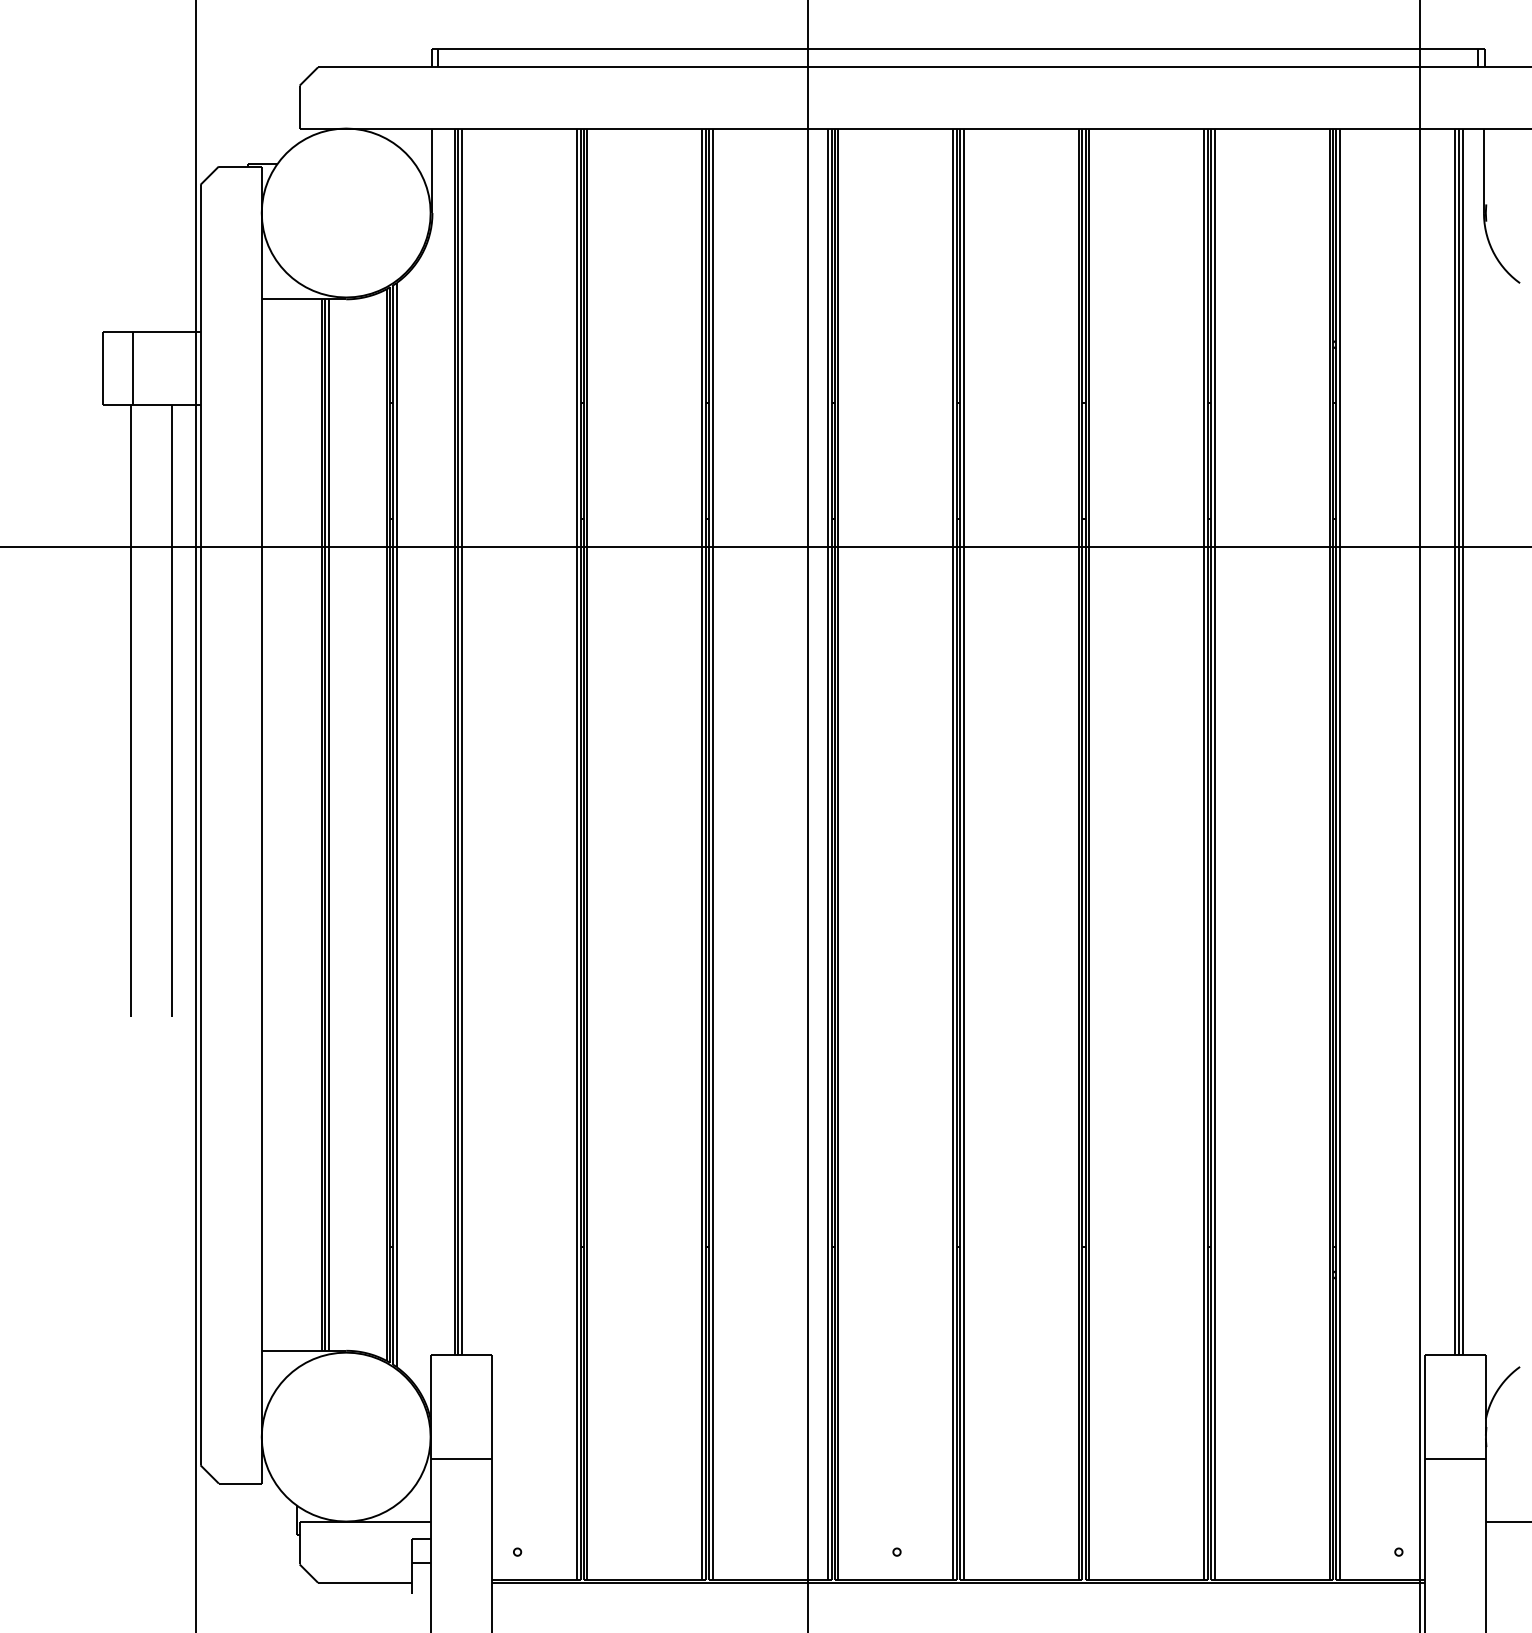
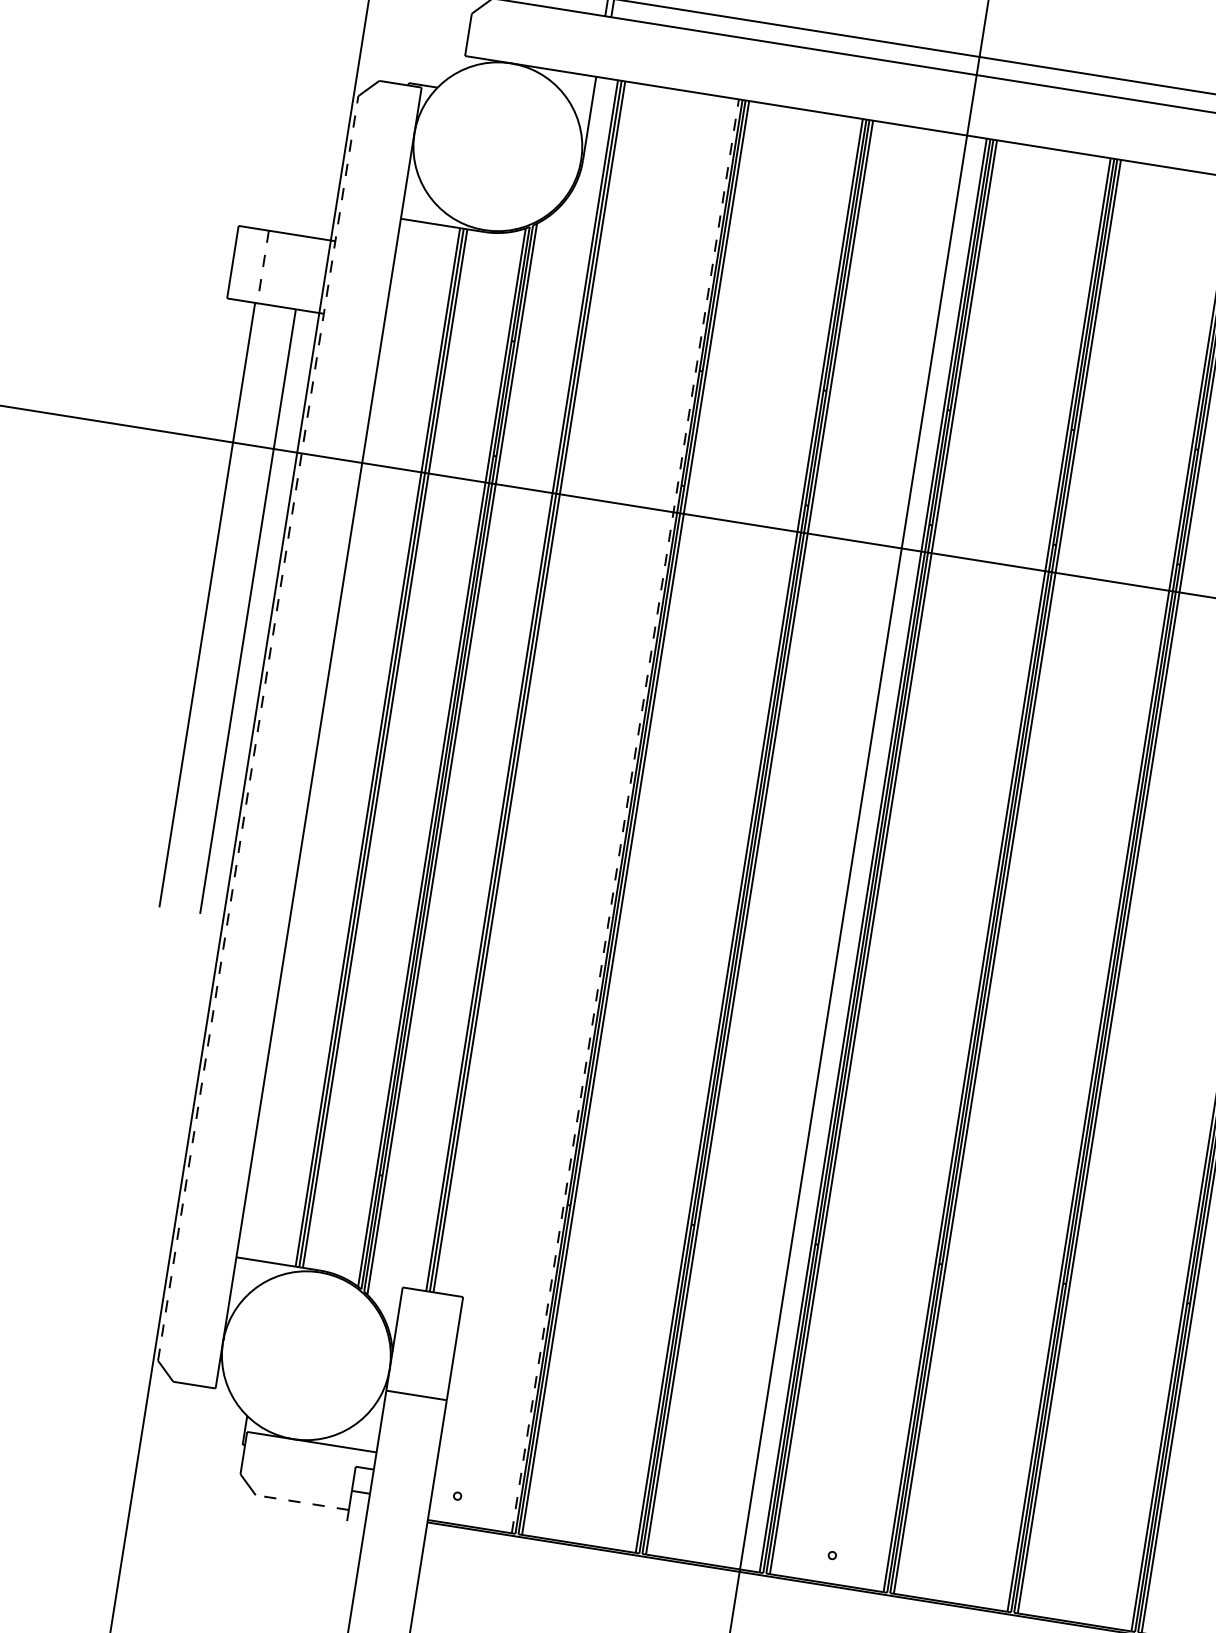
line: (133, 368) -> (263, 267), solid -> dashed
line: (200, 824) -> (258, 727), solid -> dashed
line: (576, 854) -> (624, 816), solid -> dashed
line: (364, 1582) -> (301, 1502), solid -> dashed

